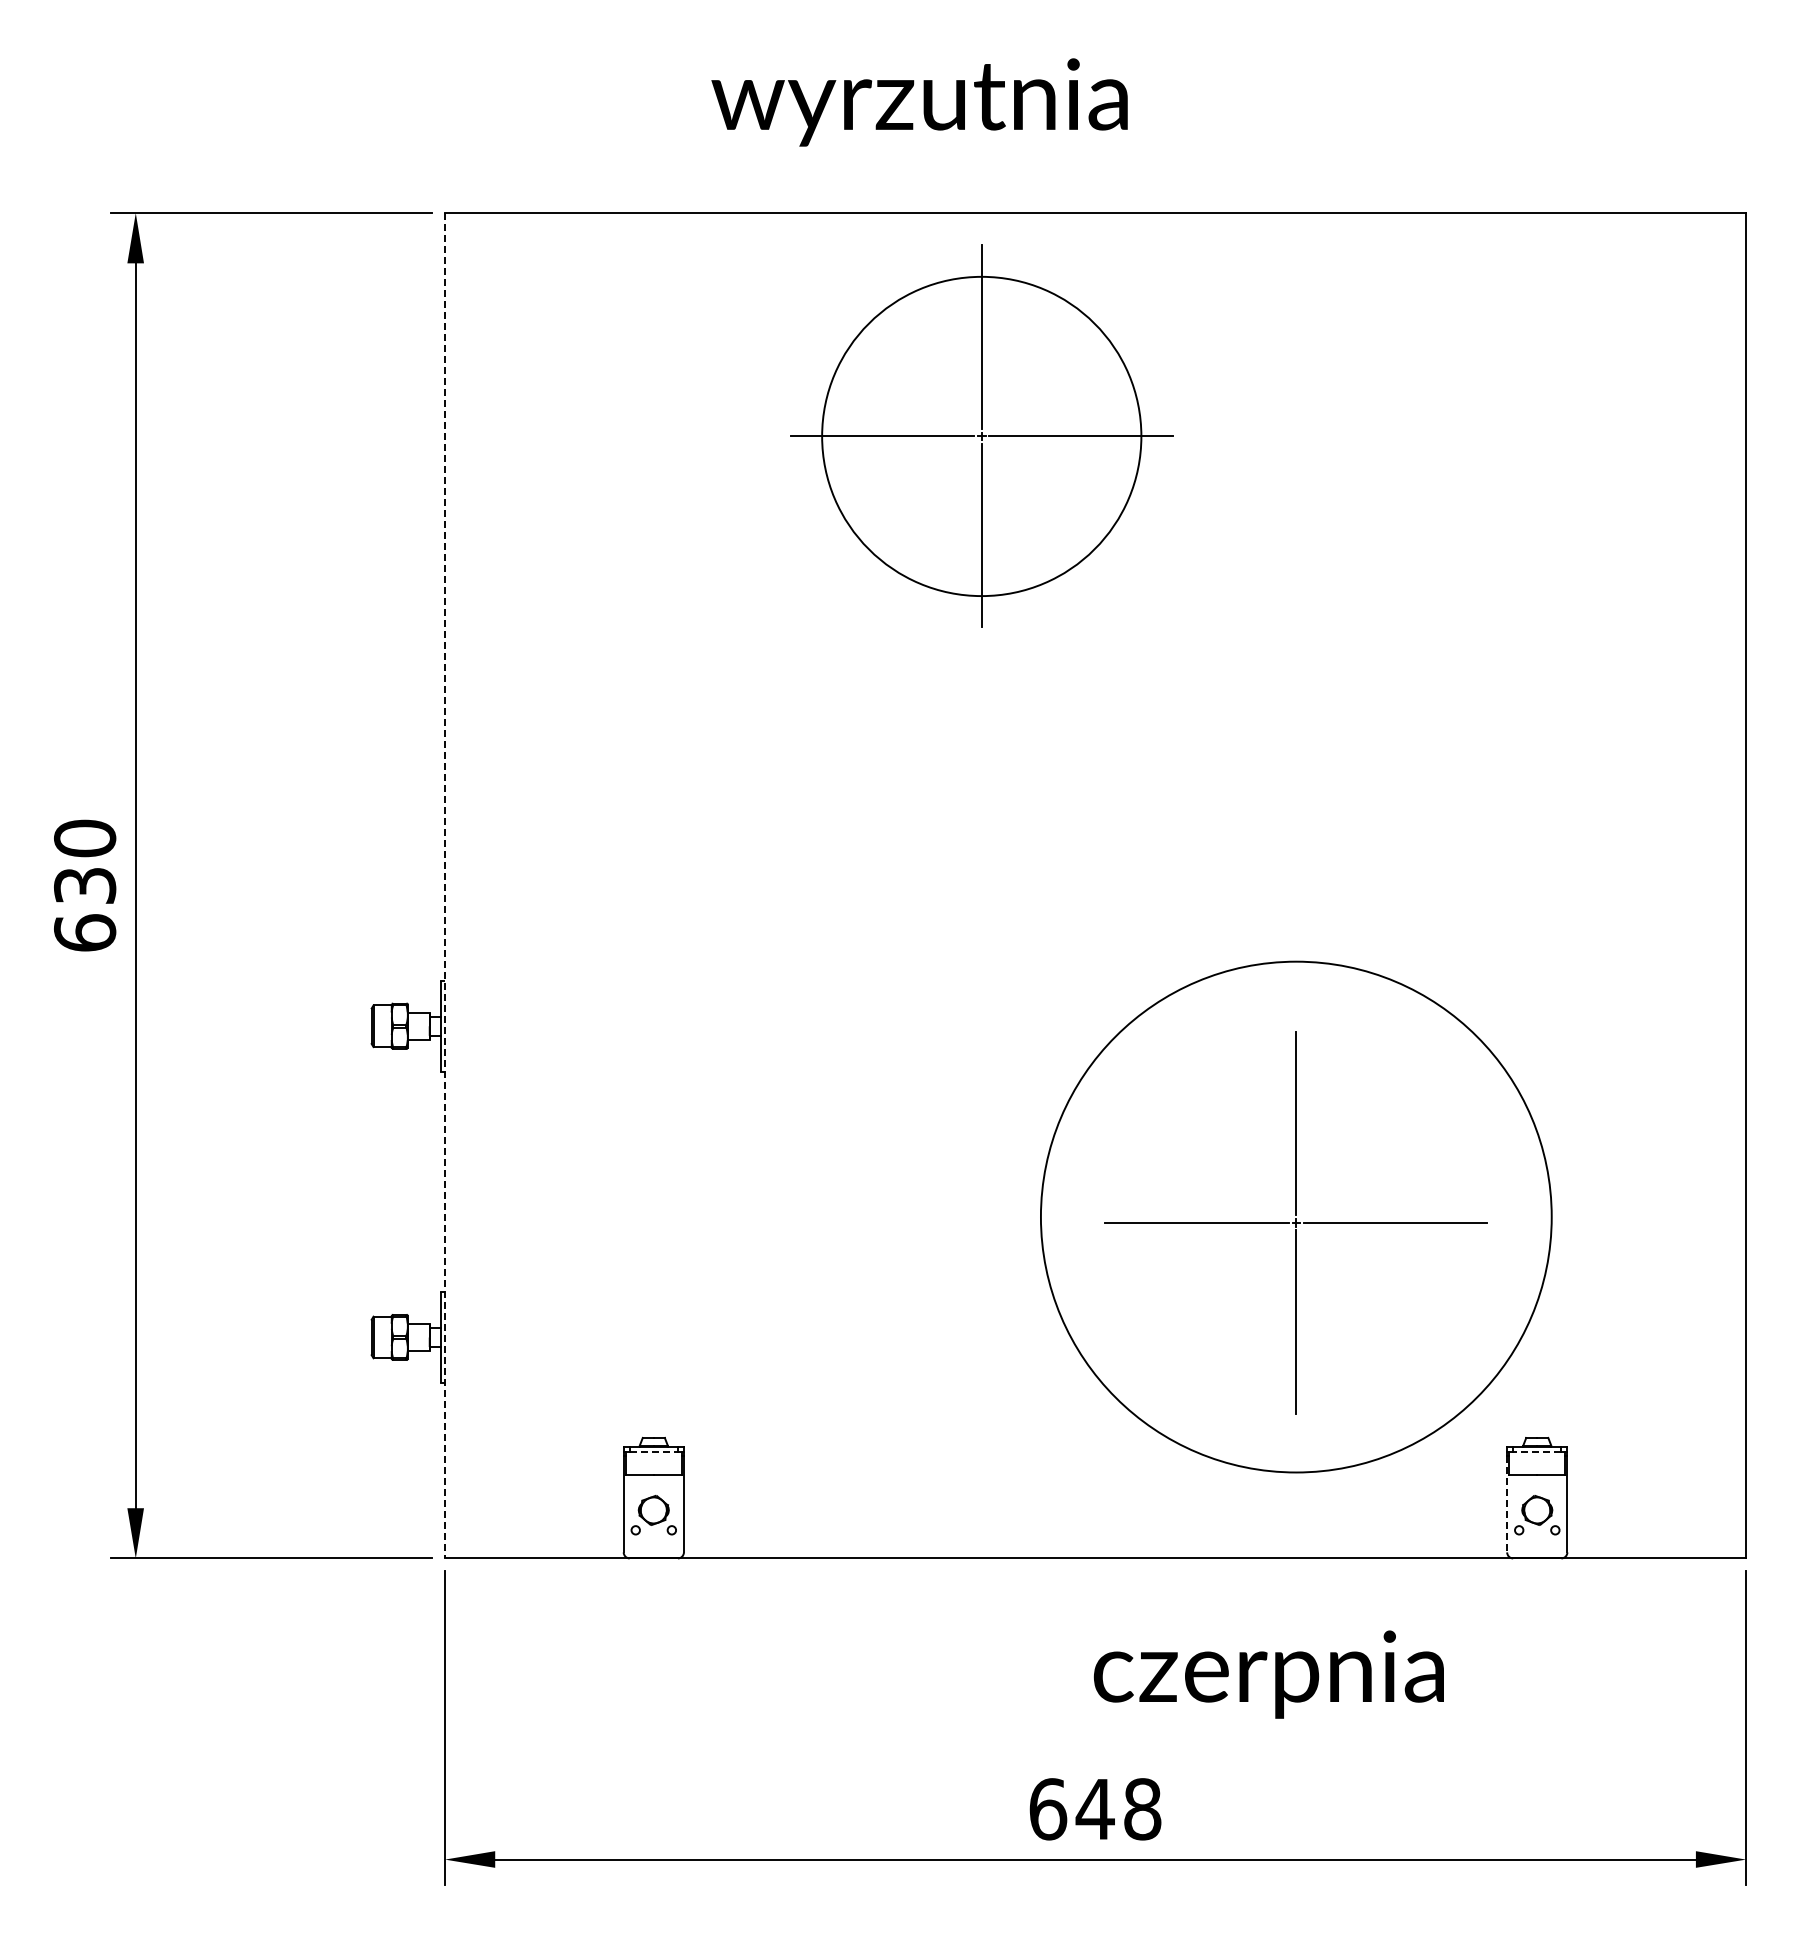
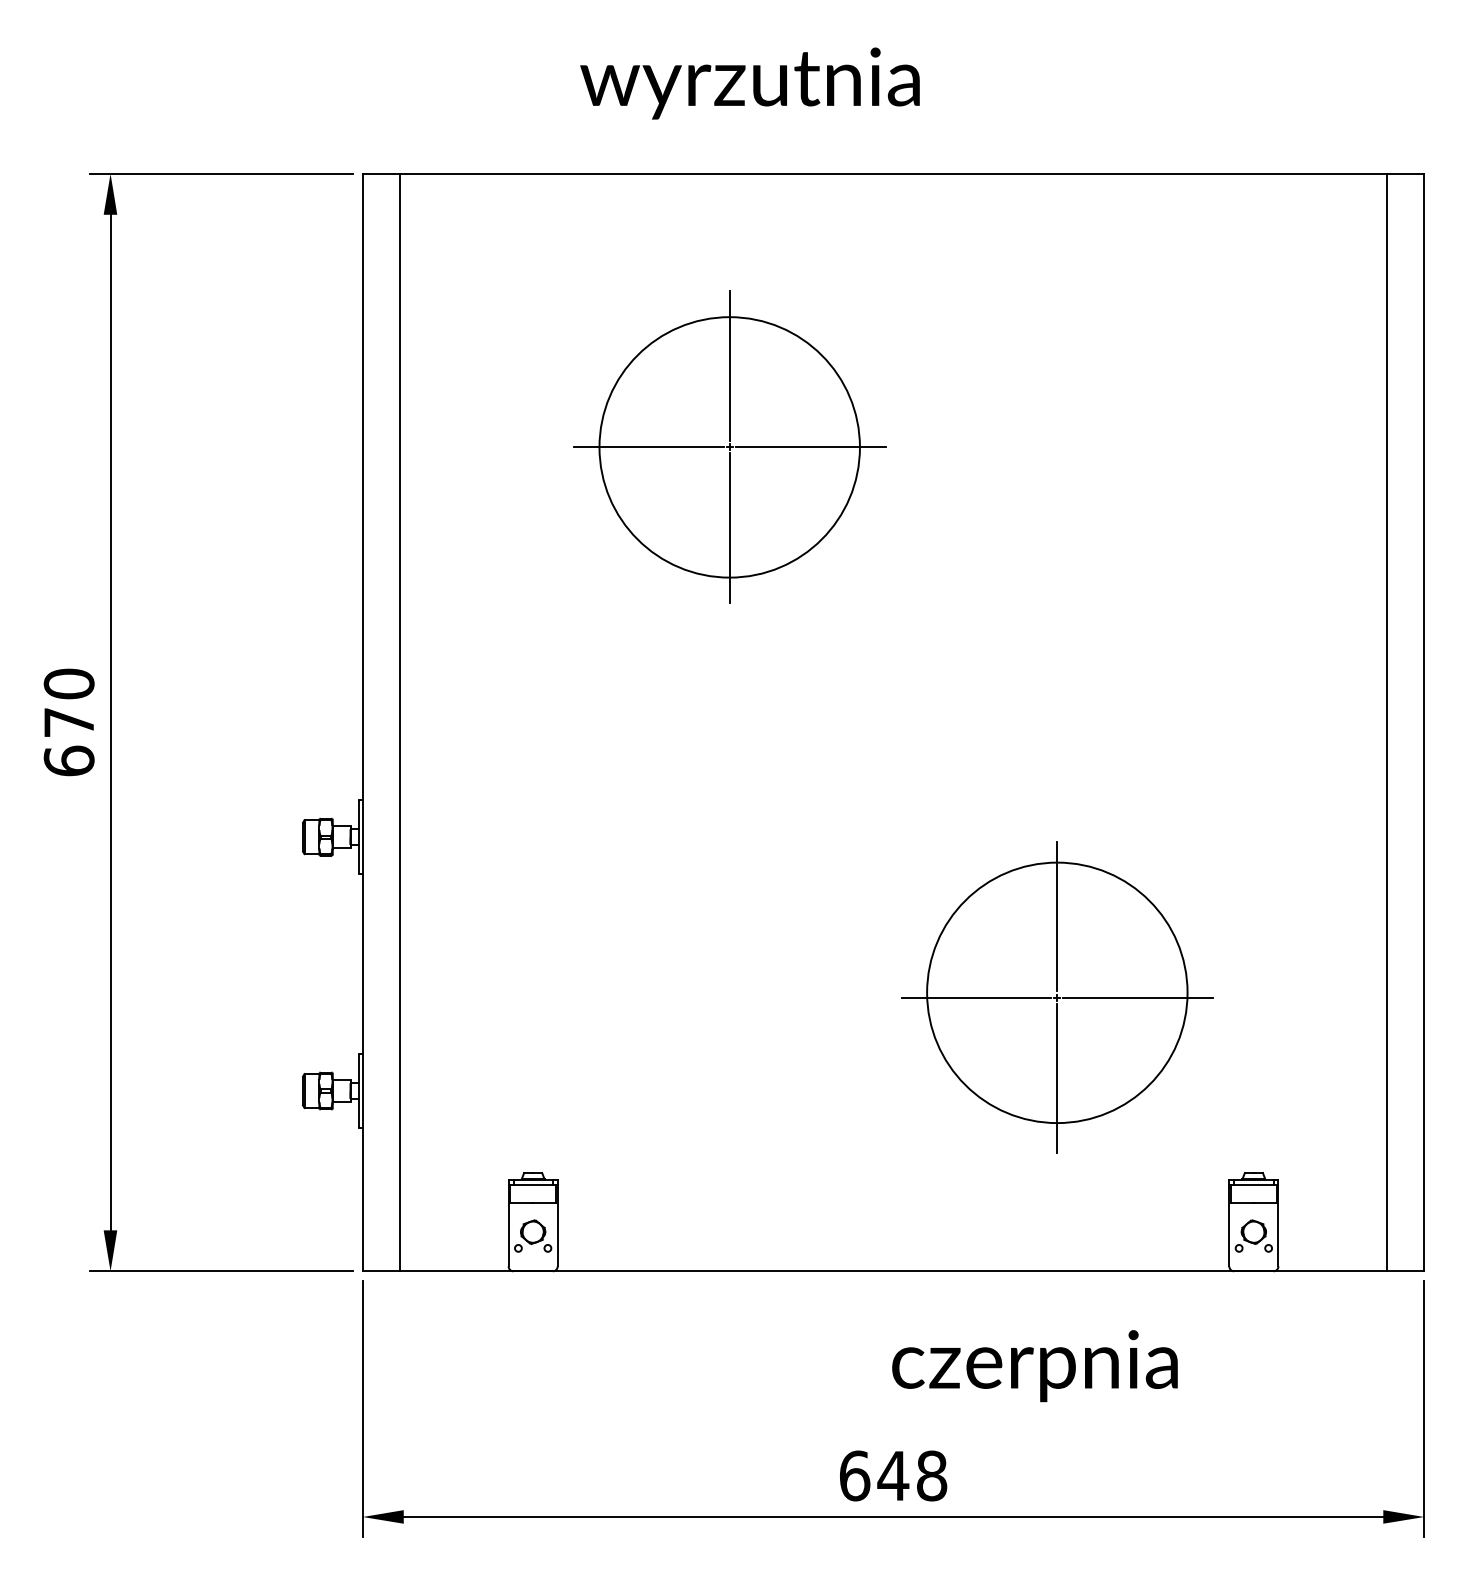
part: (981, 435) -> (729, 446), moved
text: (85, 885) -> (69, 722), 630 -> 670
line: (445, 885) -> (363, 722), dashed -> solid
line: (491, 885) -> (400, 722), added
line: (1699, 885) -> (1386, 722), added
circle: (1295, 1216) -> (1056, 992), size x0.62
line: (654, 1452) -> (533, 1184), dashed -> solid
line: (1536, 1452) -> (1253, 1184), dashed -> solid
line: (1507, 1504) -> (1229, 1227), dashed -> solid

